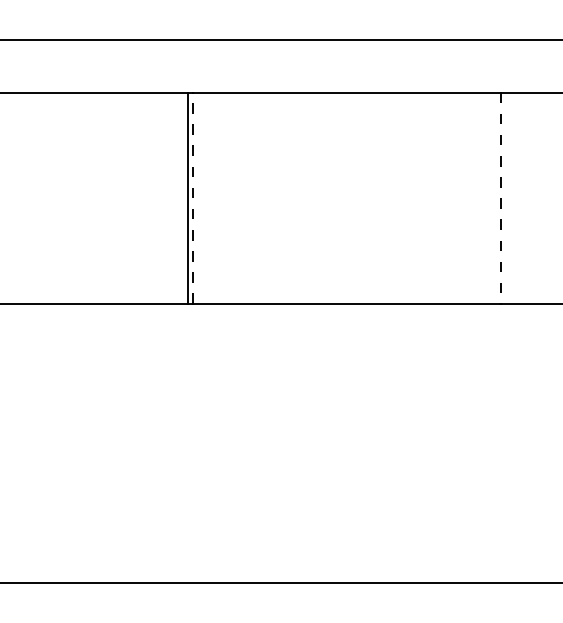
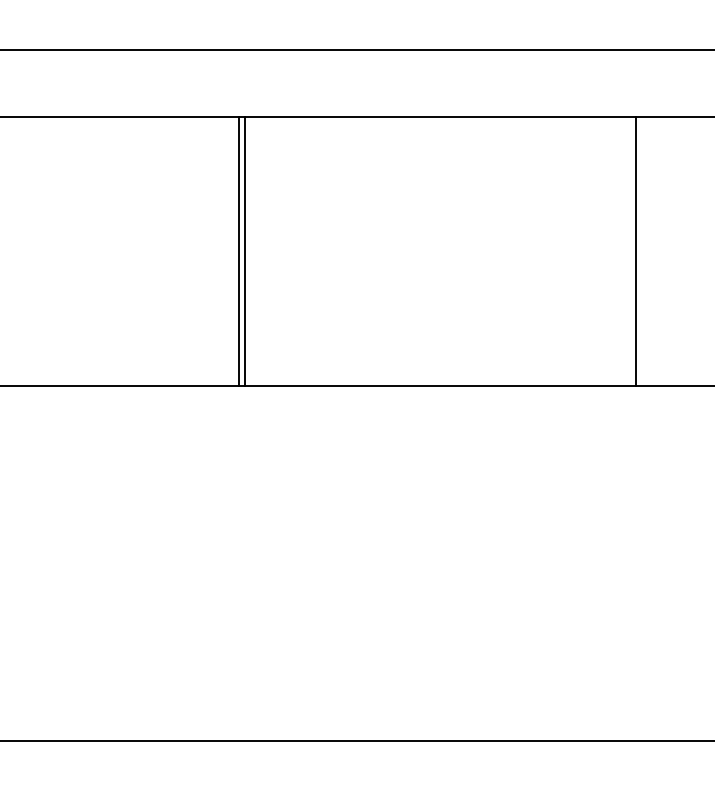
line: (192, 198) -> (244, 251), dashed -> solid
line: (500, 198) -> (635, 252), dashed -> solid

